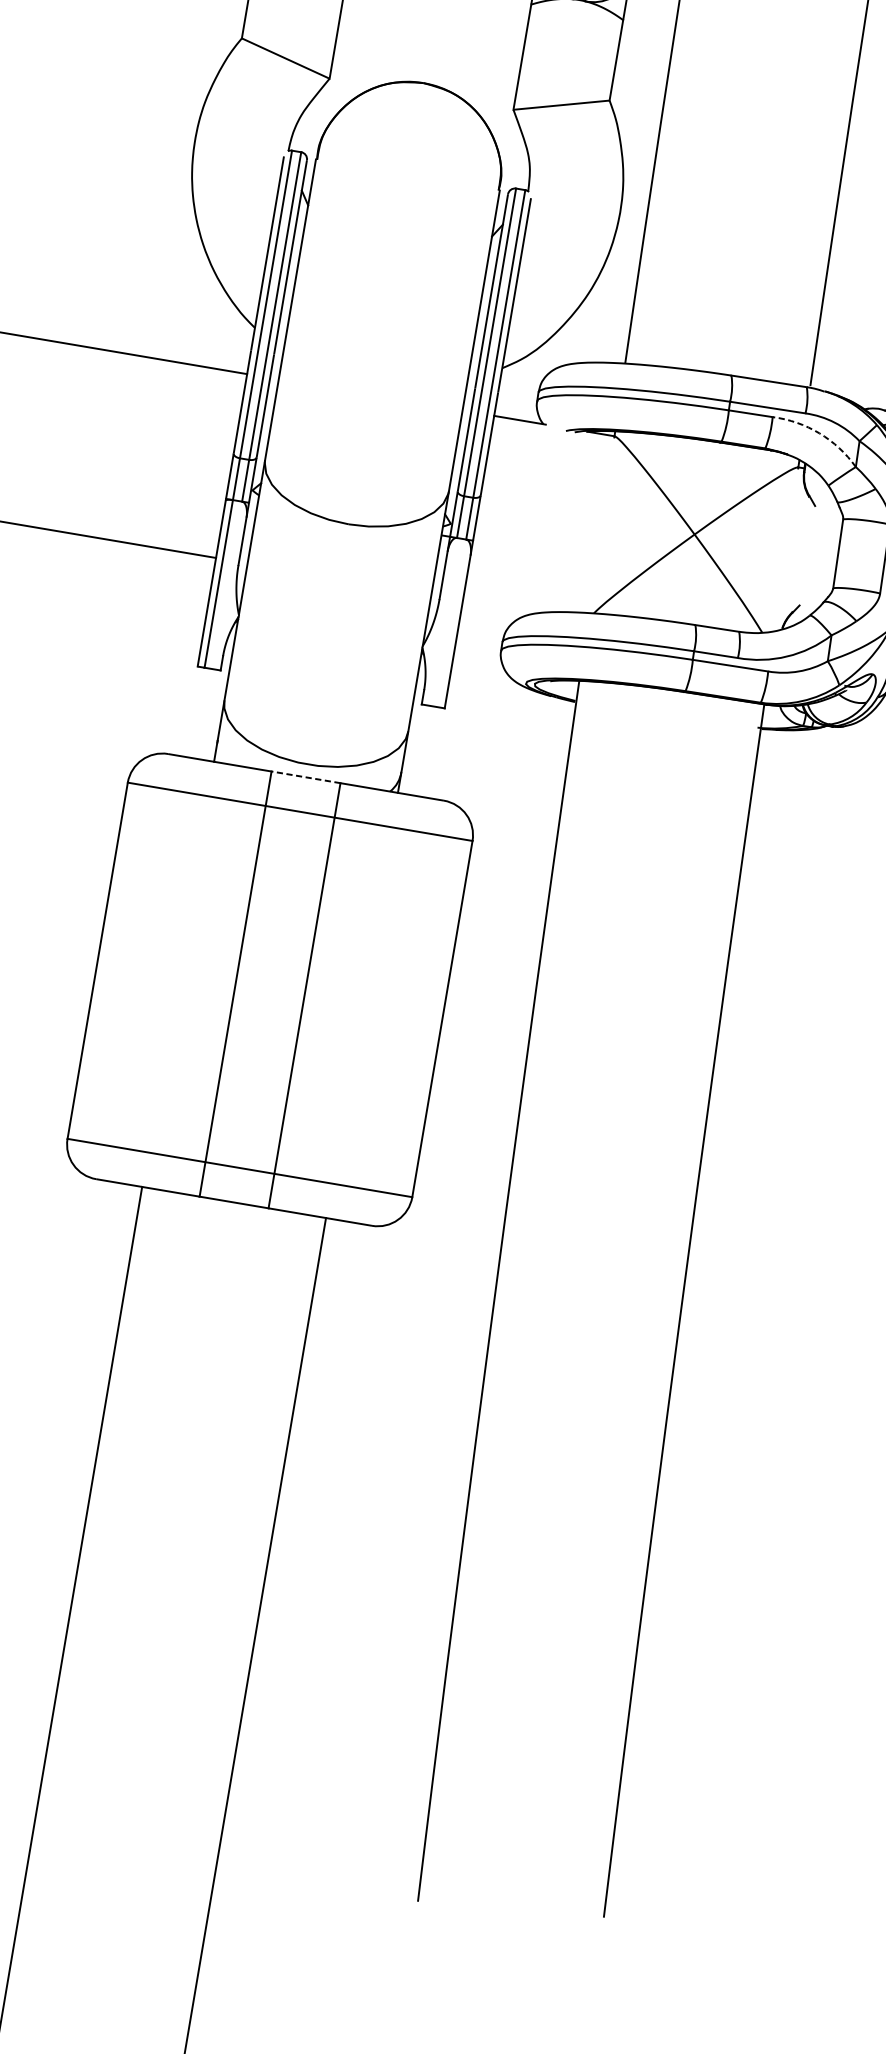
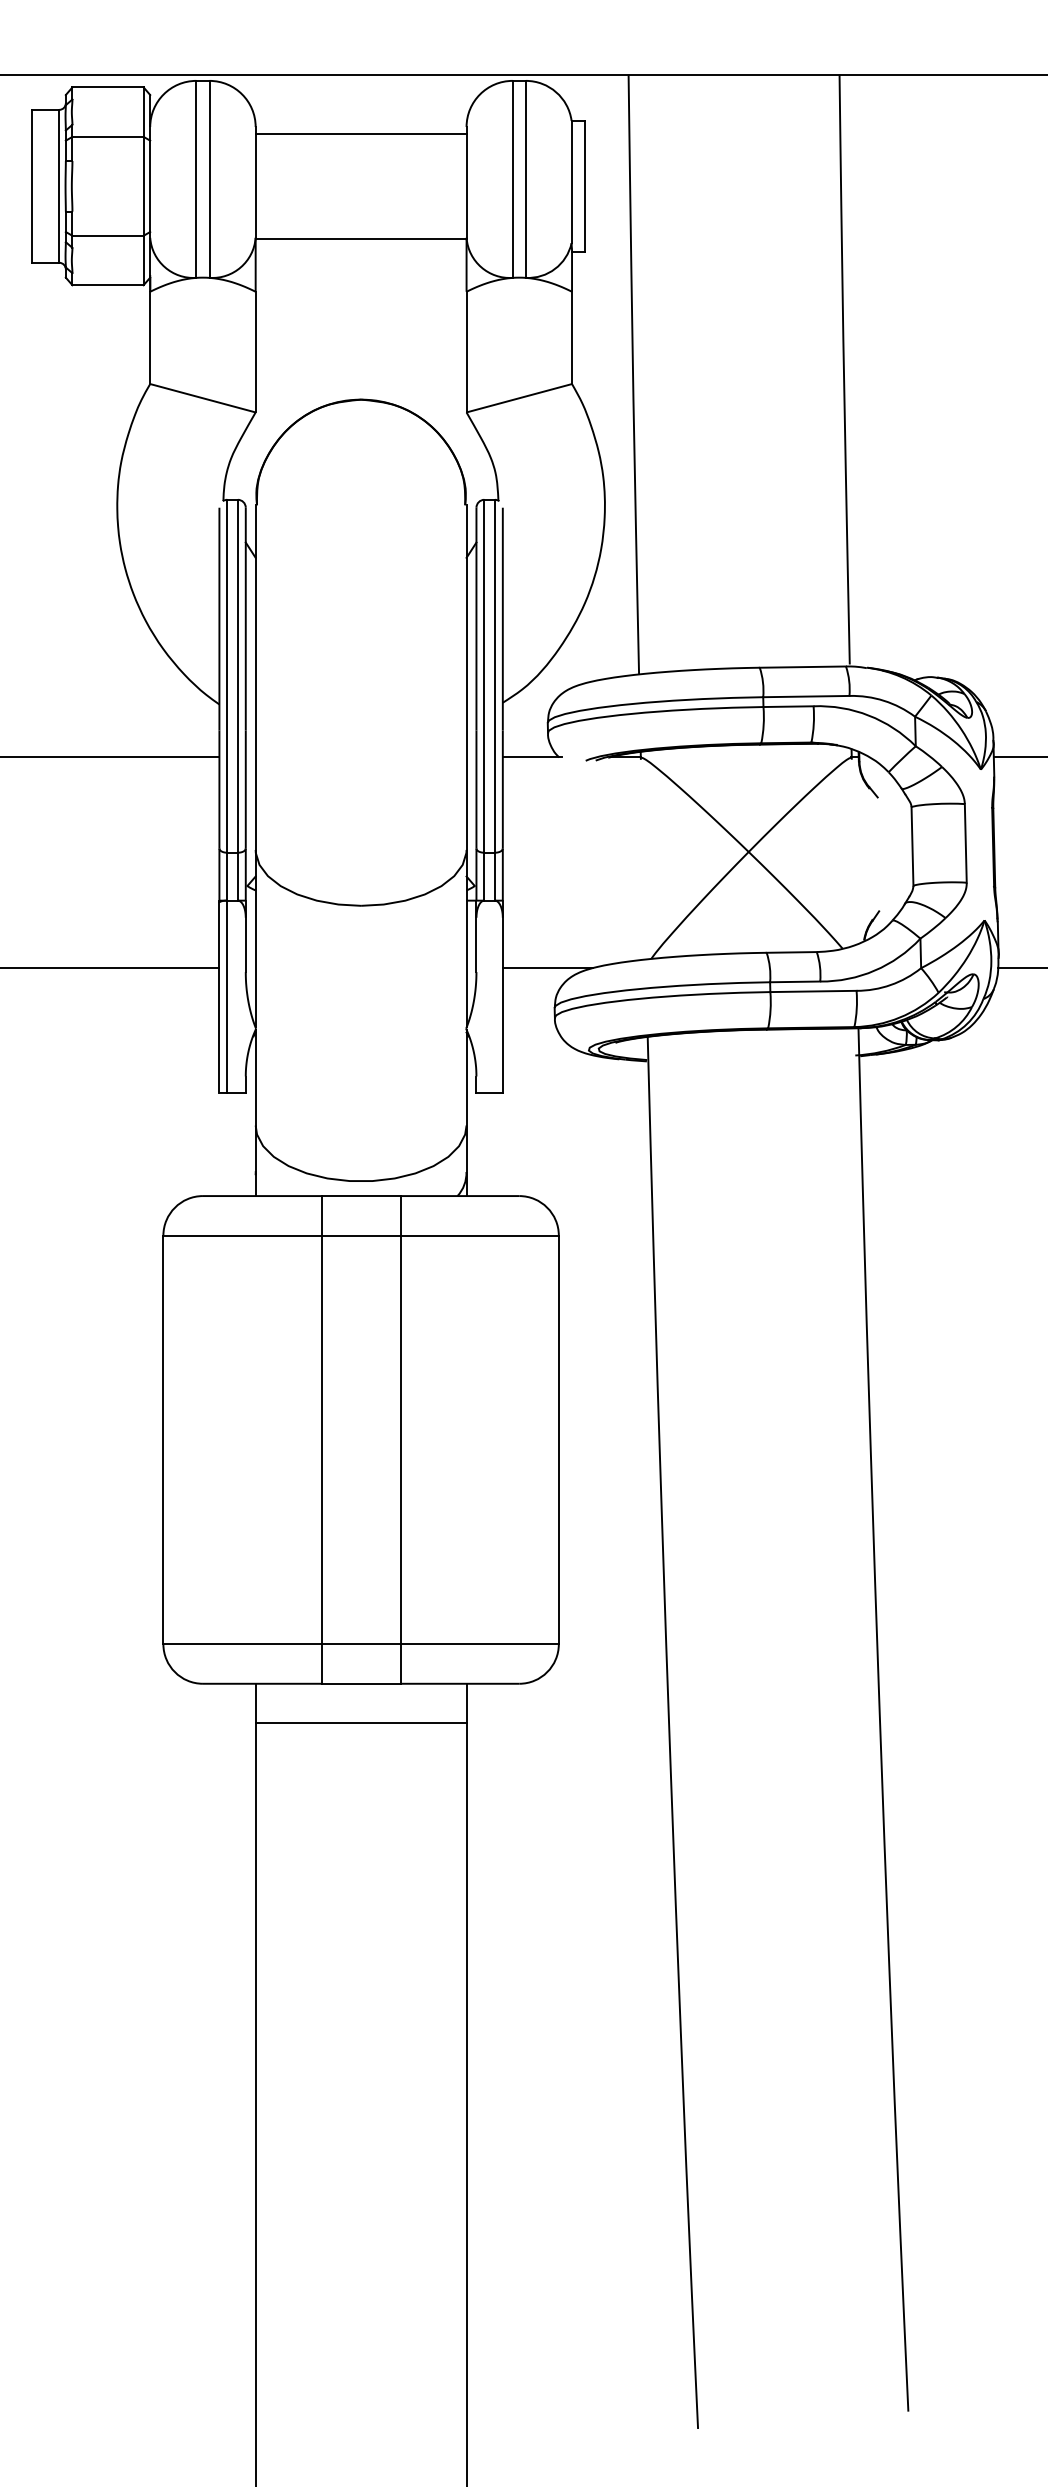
arc: (819, 433) -> (868, 715), dashed -> solid
line: (502, 606) -> (547, 968), added
line: (306, 777) -> (361, 1196), dashed -> solid
line: (227, 1237) -> (360, 1723), added

